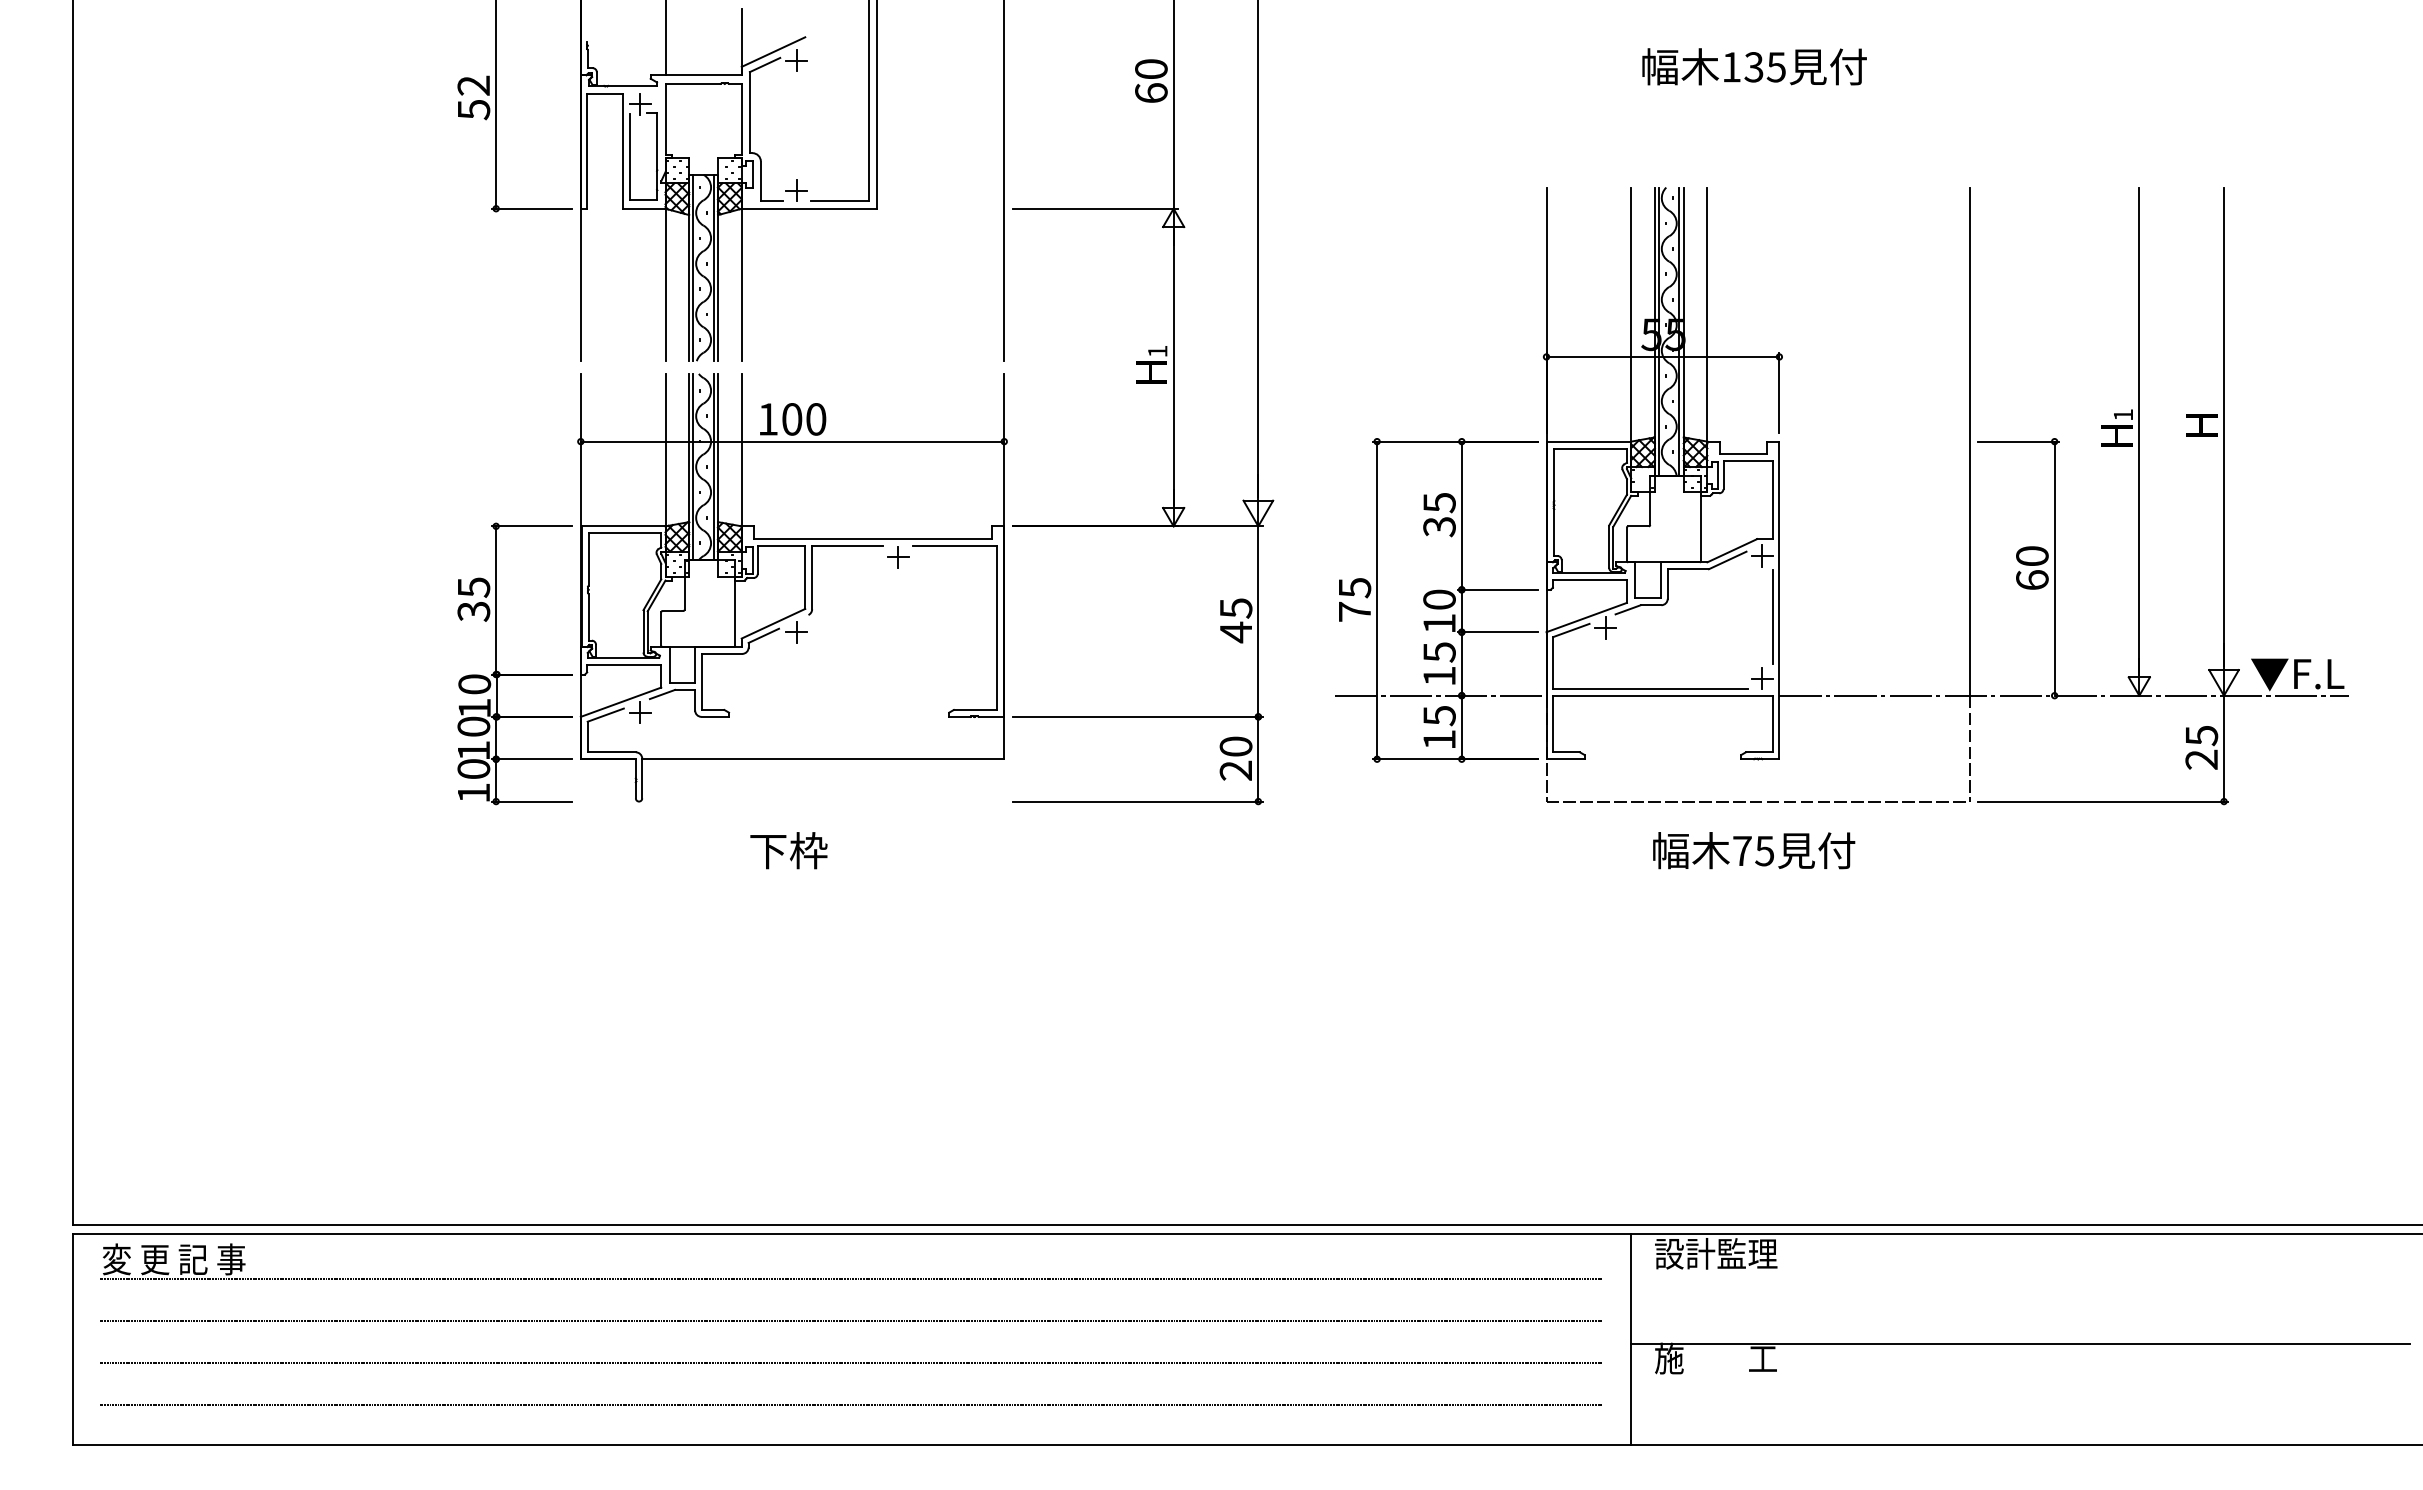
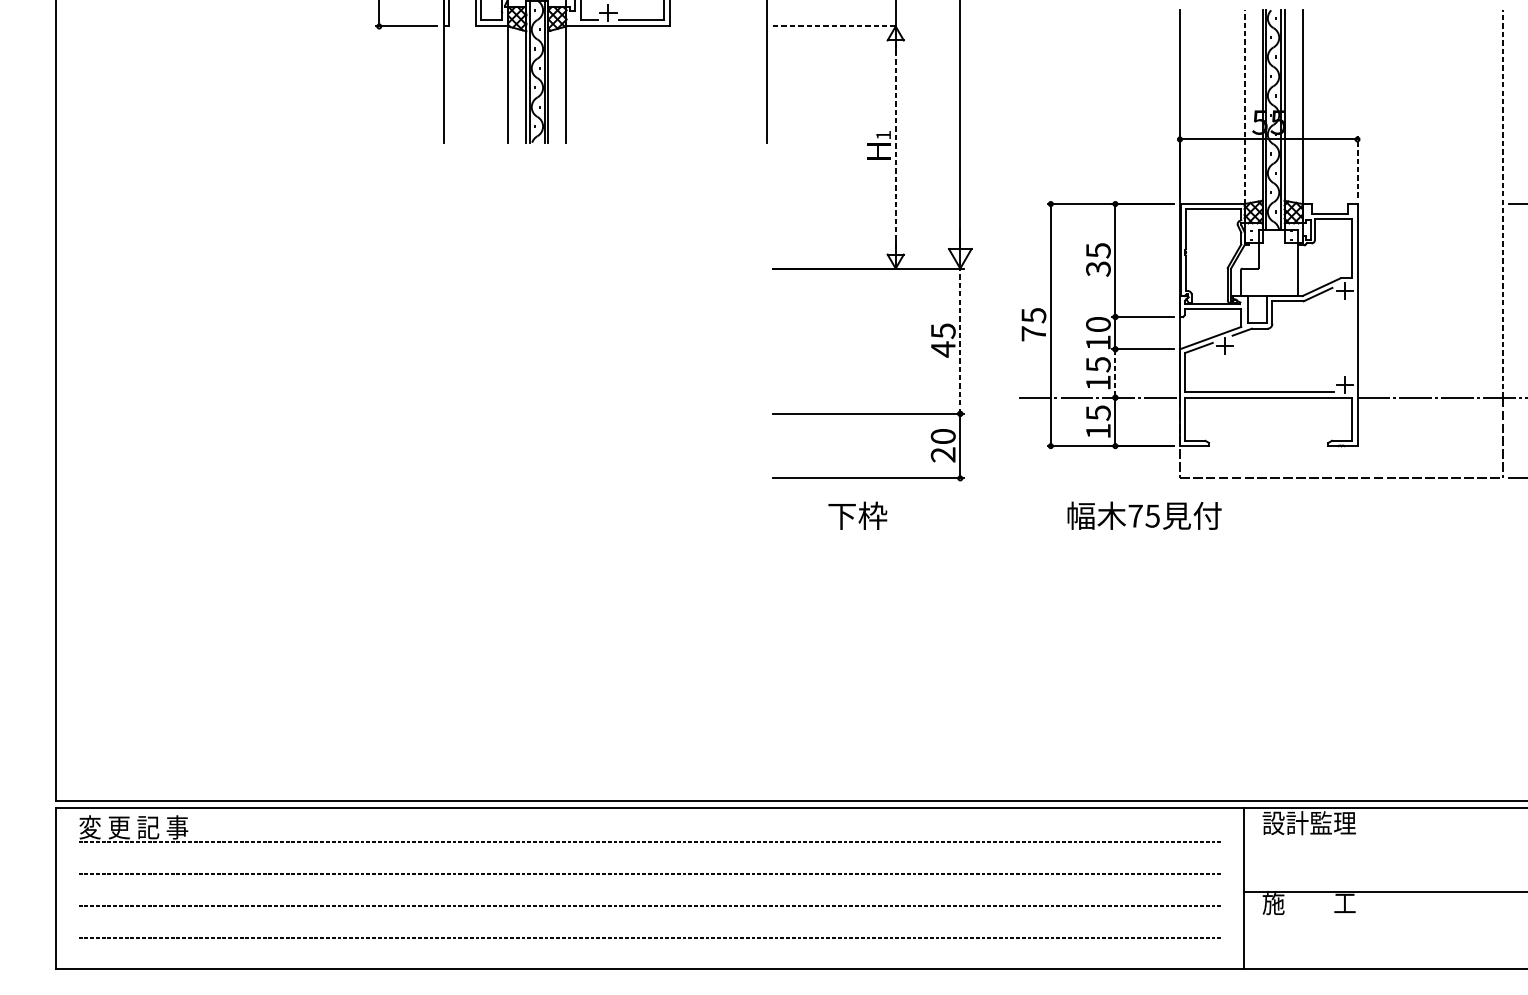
line: (1095, 208) -> (836, 26), solid -> dashed
line: (1631, 314) -> (1244, 107), solid -> dashed
line: (1173, 367) -> (895, 147), solid -> dashed
line: (1779, 392) -> (1357, 166), solid -> dashed
line: (1969, 441) -> (1502, 203), solid -> dashed
part: (732, 589) -> (559, 316), removed
line: (1772, 617) -> (1352, 338), removed
line: (1258, 621) -> (960, 341), solid -> dashed
line: (1461, 663) -> (1115, 373), solid -> dashed
text: (788, 850) -> (857, 515), moved
text: (1754, 850) -> (1144, 515), moved

